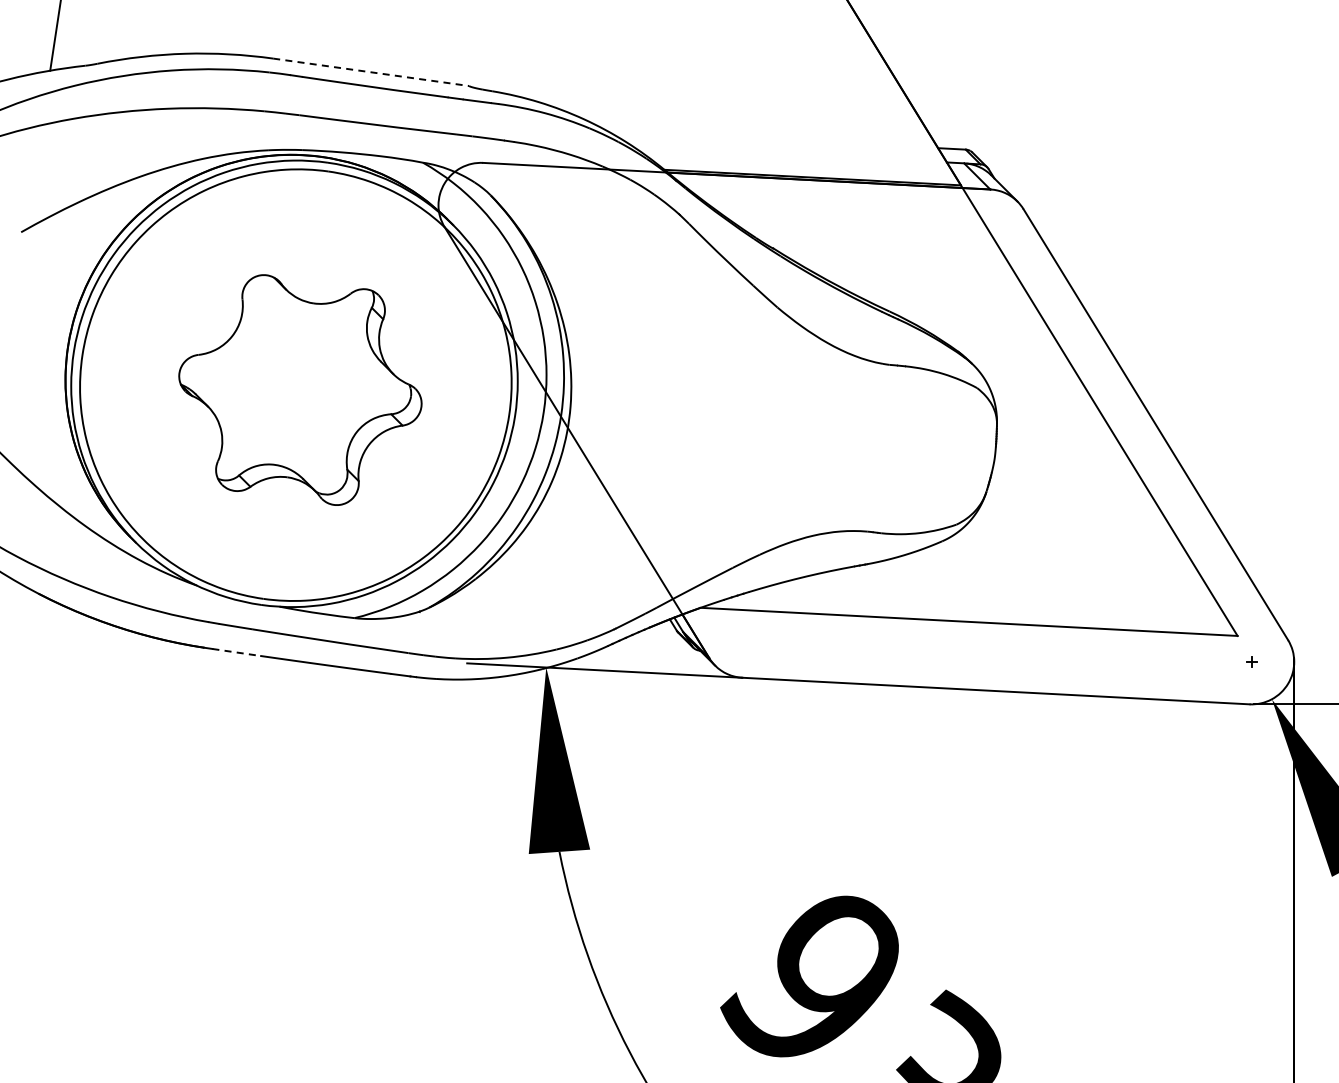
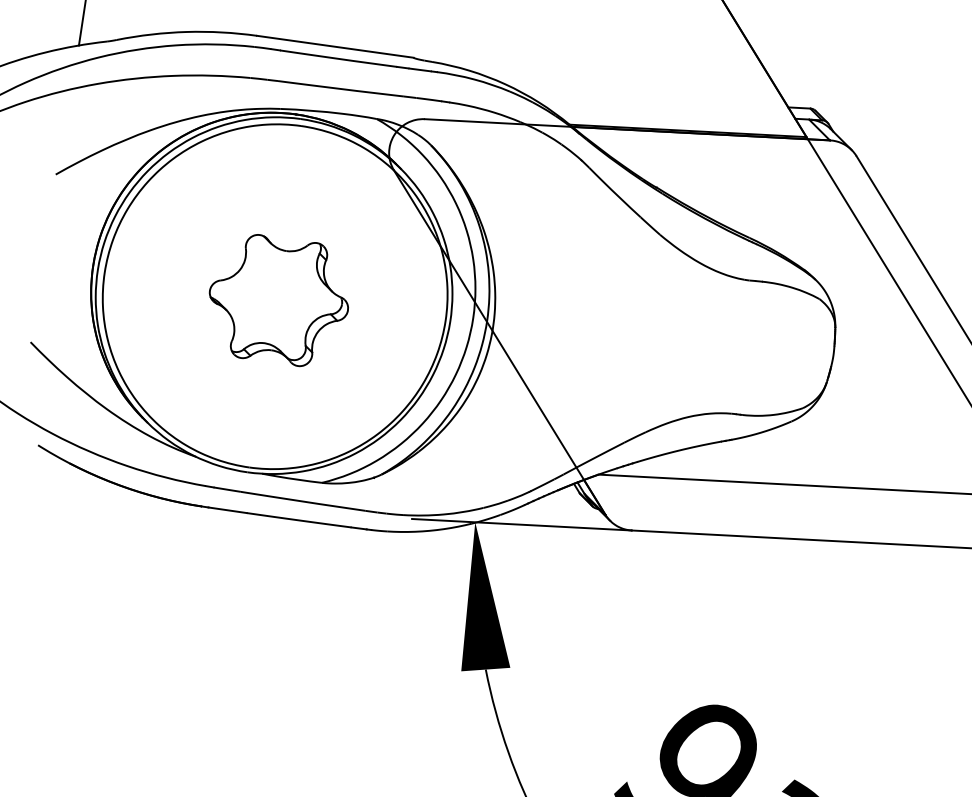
line: (371, 72) -> (335, 46), dashed -> solid
part: (300, 389) -> (278, 300), size x0.71
line: (236, 652) -> (227, 510), dashed -> solid

